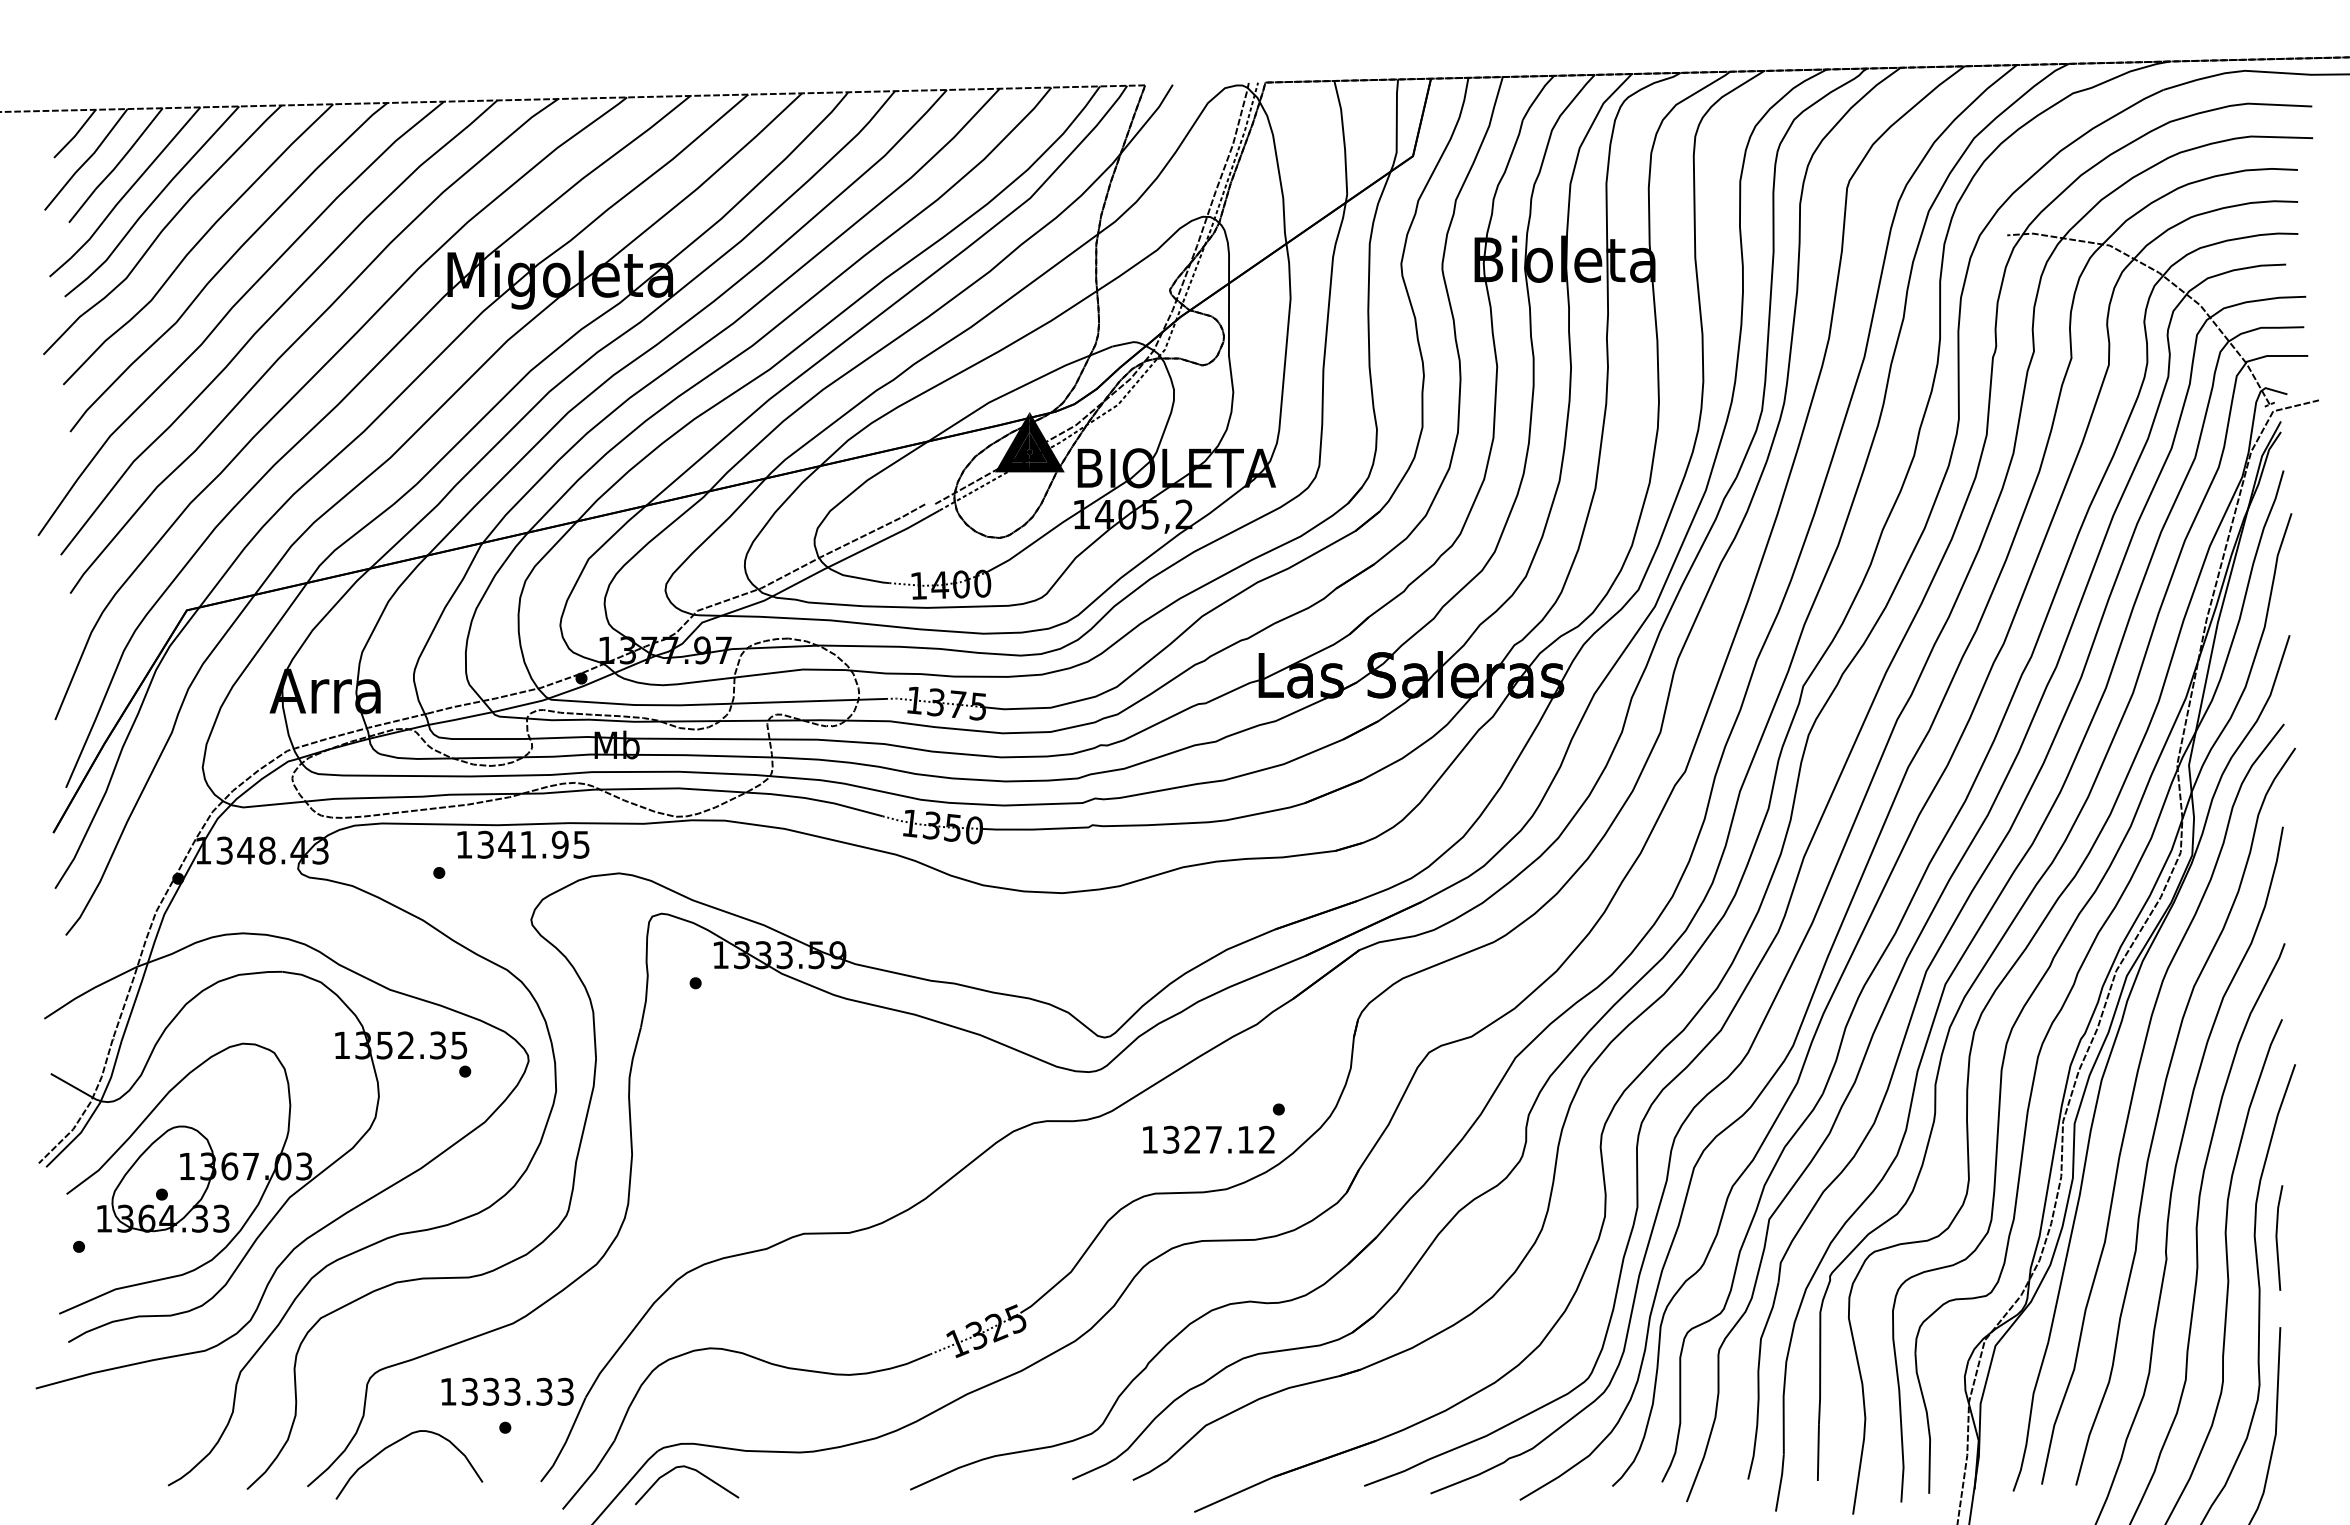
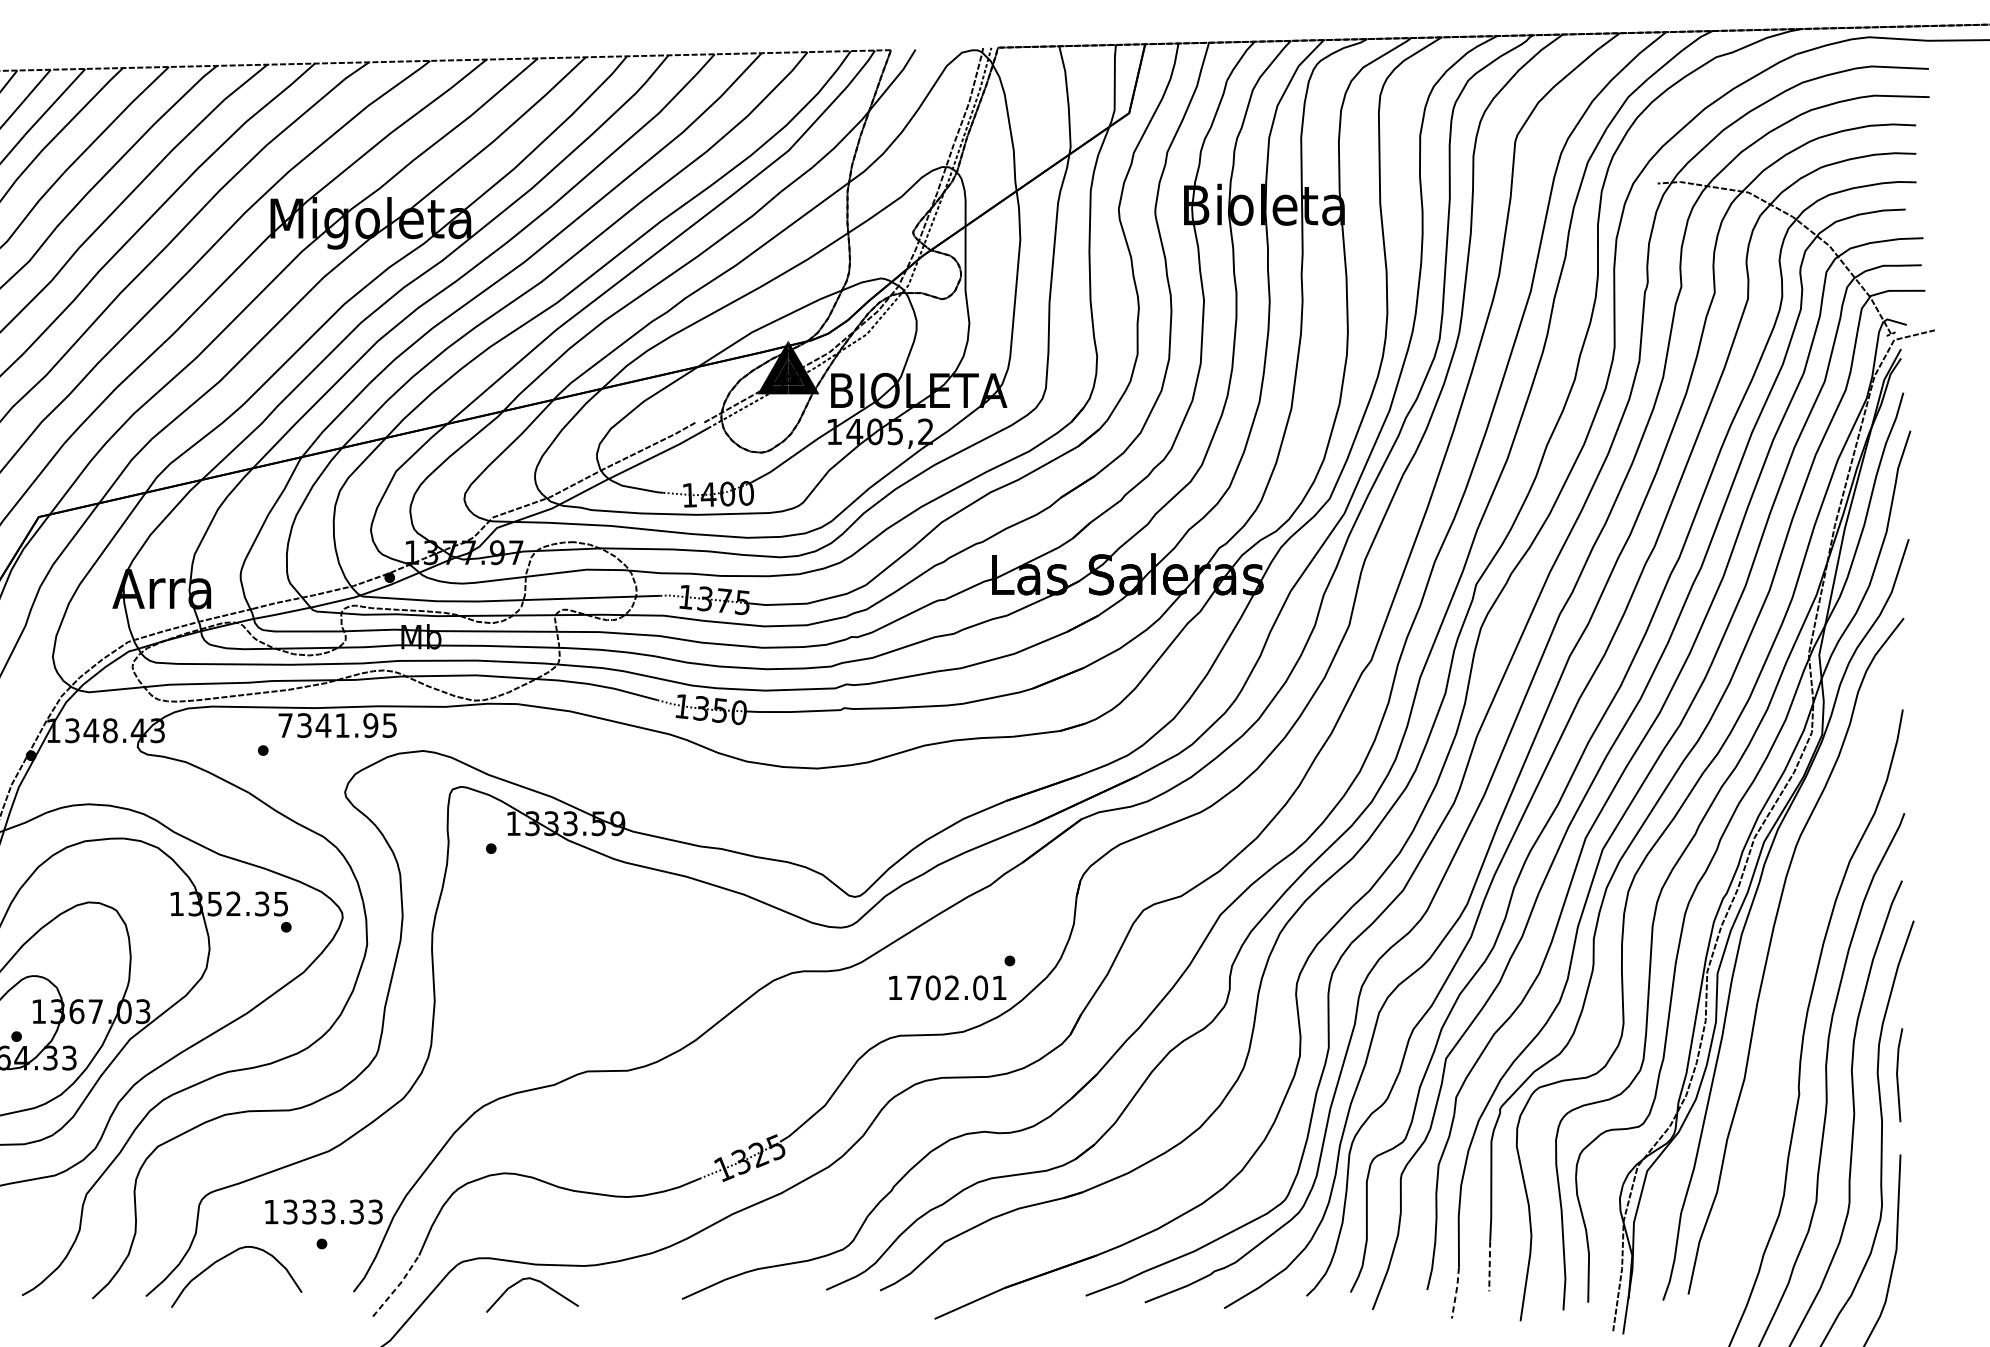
text: (464, 844) -> (285, 725), 1341.95 -> 7341.95
curve: (2160, 1109) -> (1793, 960), removed
text: (1218, 1139) -> (956, 987), 1327.12 -> 1702.01
line: (1818, 1453) -> (1489, 1266), solid -> dashed
curve: (690, 1469) -> (535, 1281), moved
line: (590, 1476) -> (397, 1287), solid -> dashed
line: (1780, 1483) -> (1456, 1293), solid -> dashed

